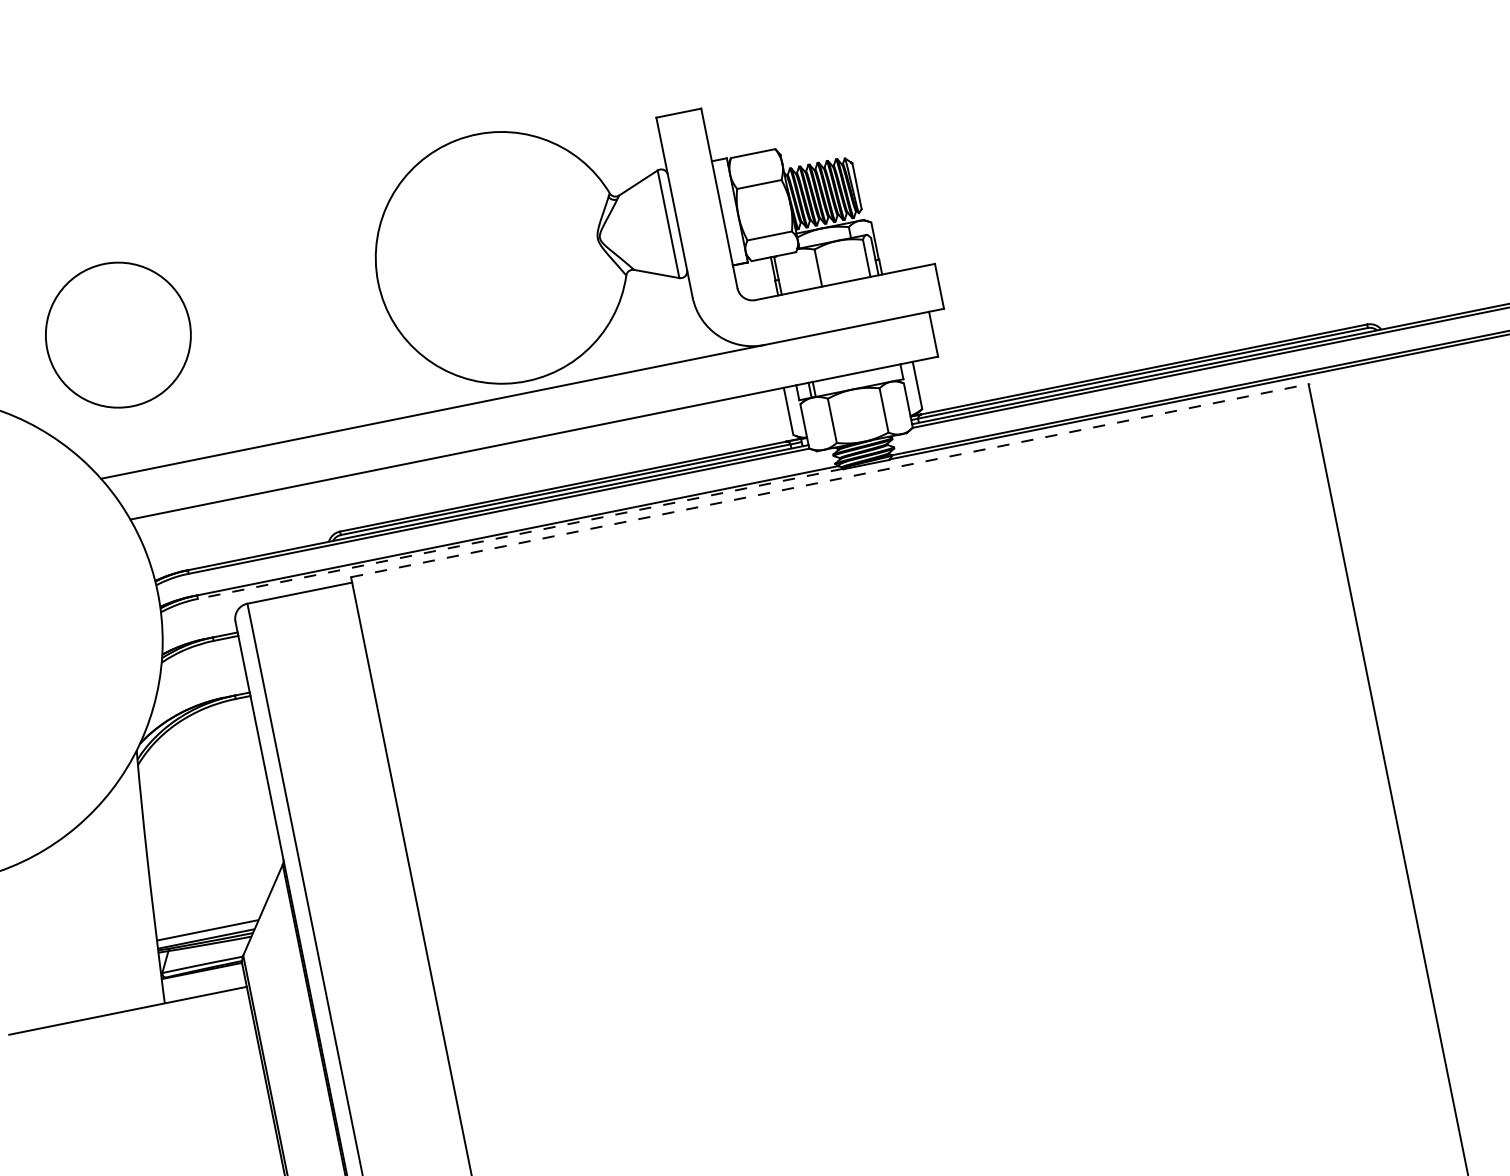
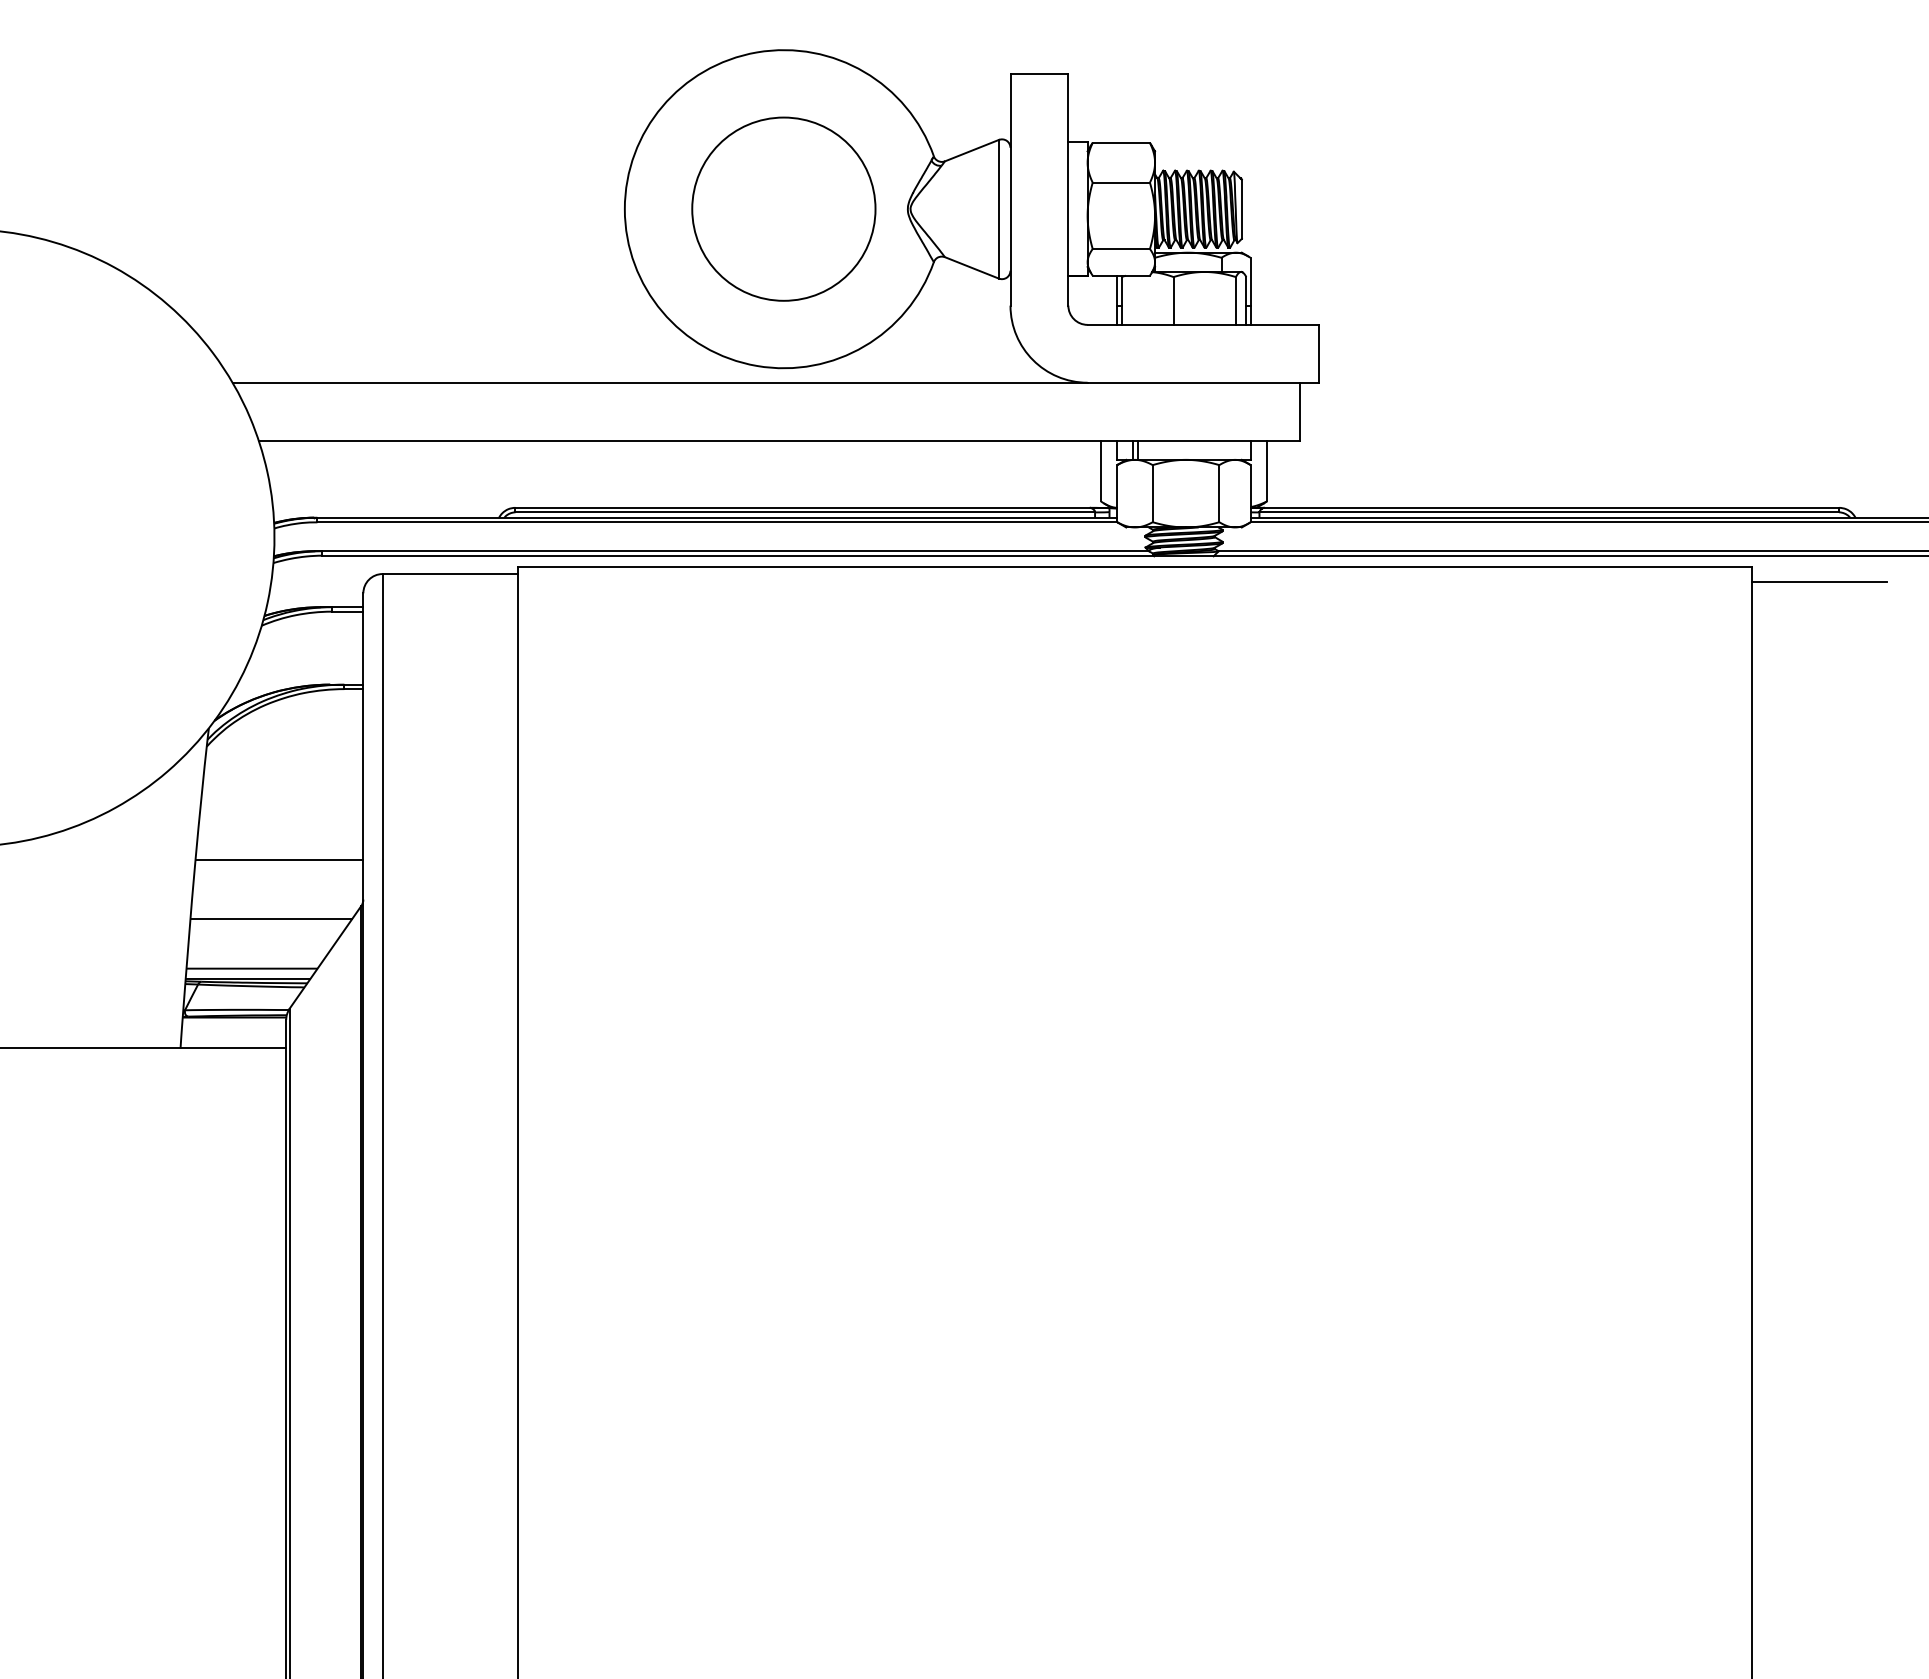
circle: (117, 334) -> (783, 208), moved
line: (1362, 384) -> (1818, 581), added
line: (830, 480) -> (1135, 567), dashed -> solid
line: (520, 533) -> (738, 555), dashed -> solid
line: (212, 842) -> (279, 860), added
line: (215, 888) -> (271, 918), added

